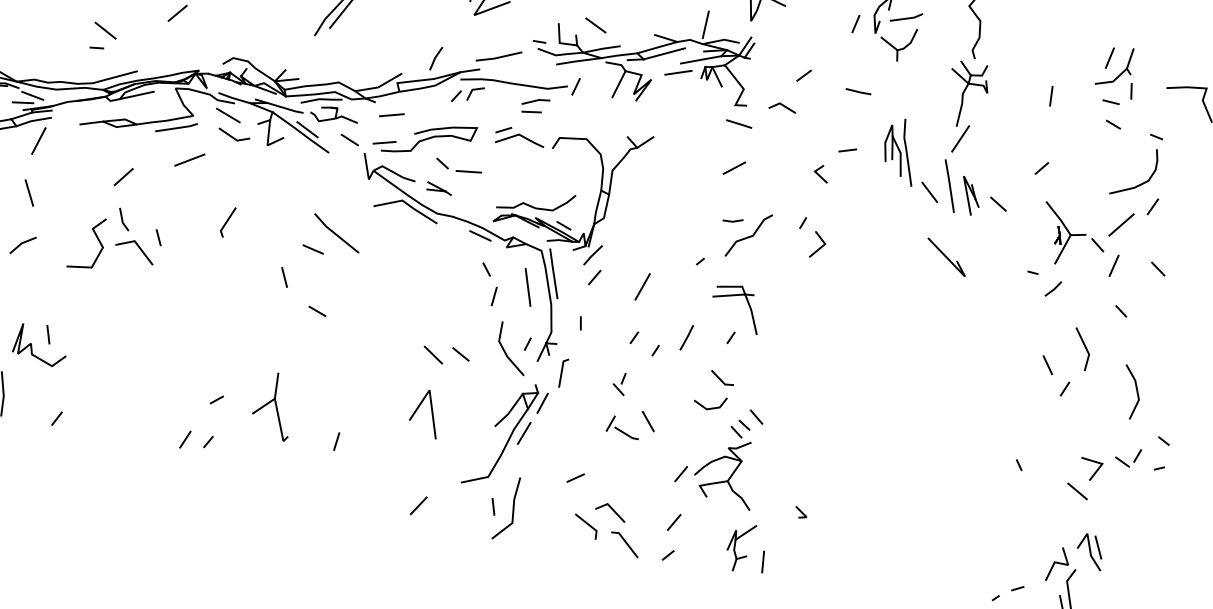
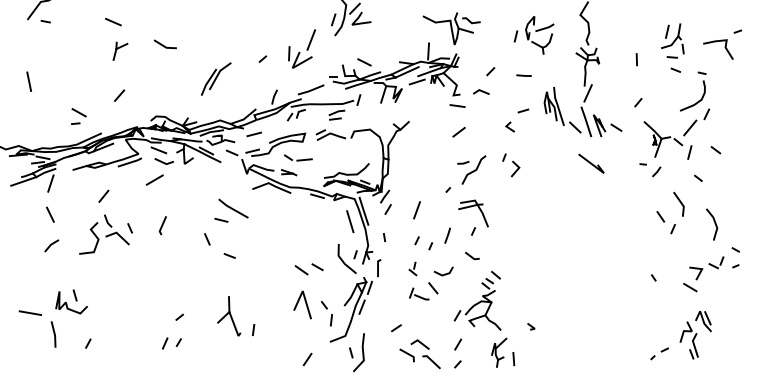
line: (189, 159) -> (154, 179), moved
line: (227, 221) -> (162, 225), moved
part: (487, 283) -> (326, 313), moved
part: (273, 406) -> (229, 316), moved
line: (711, 406) -> (444, 273), moved

